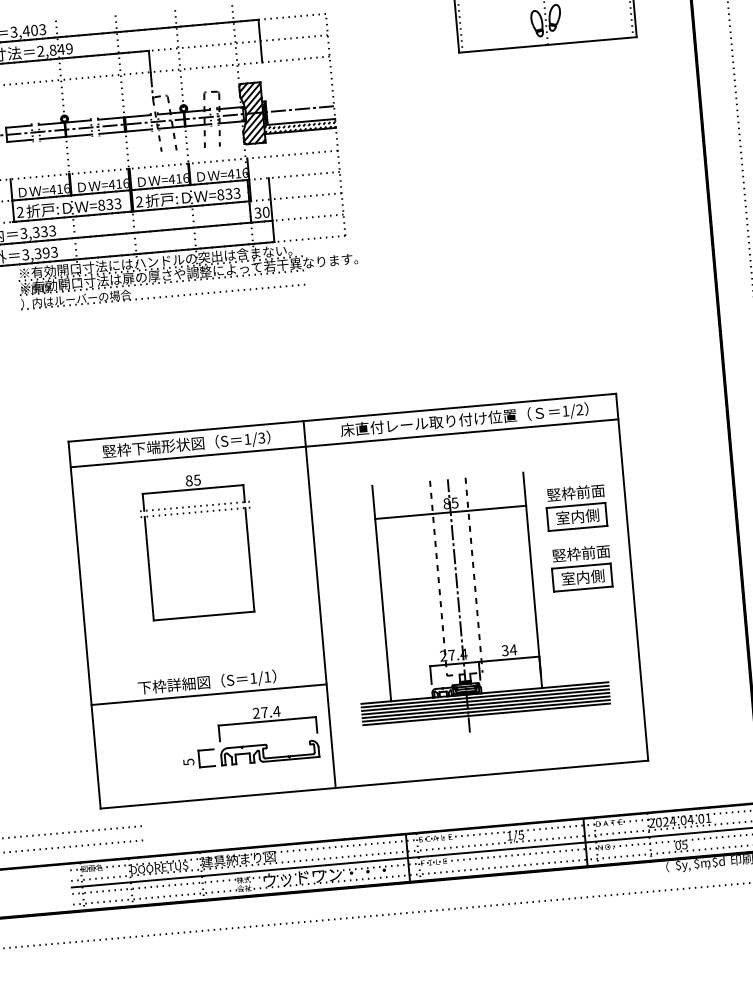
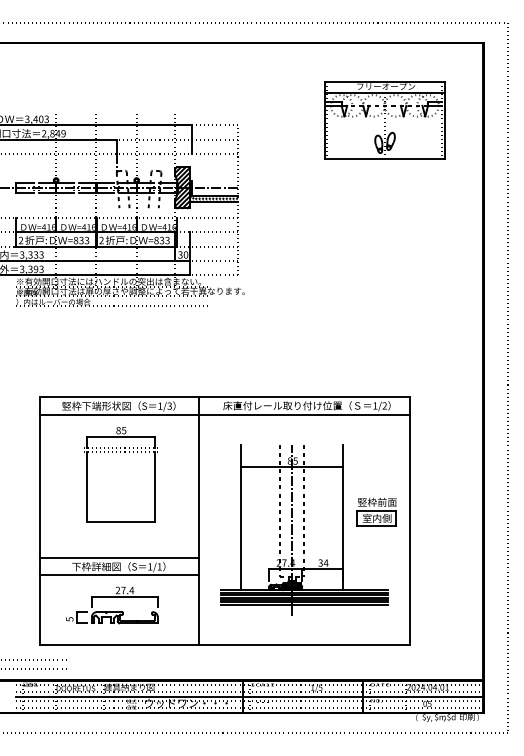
part: (575, 506) -> (376, 470), removed
line: (205, 668) -> (118, 557), added
part: (250, 736) -> (112, 605), moved

